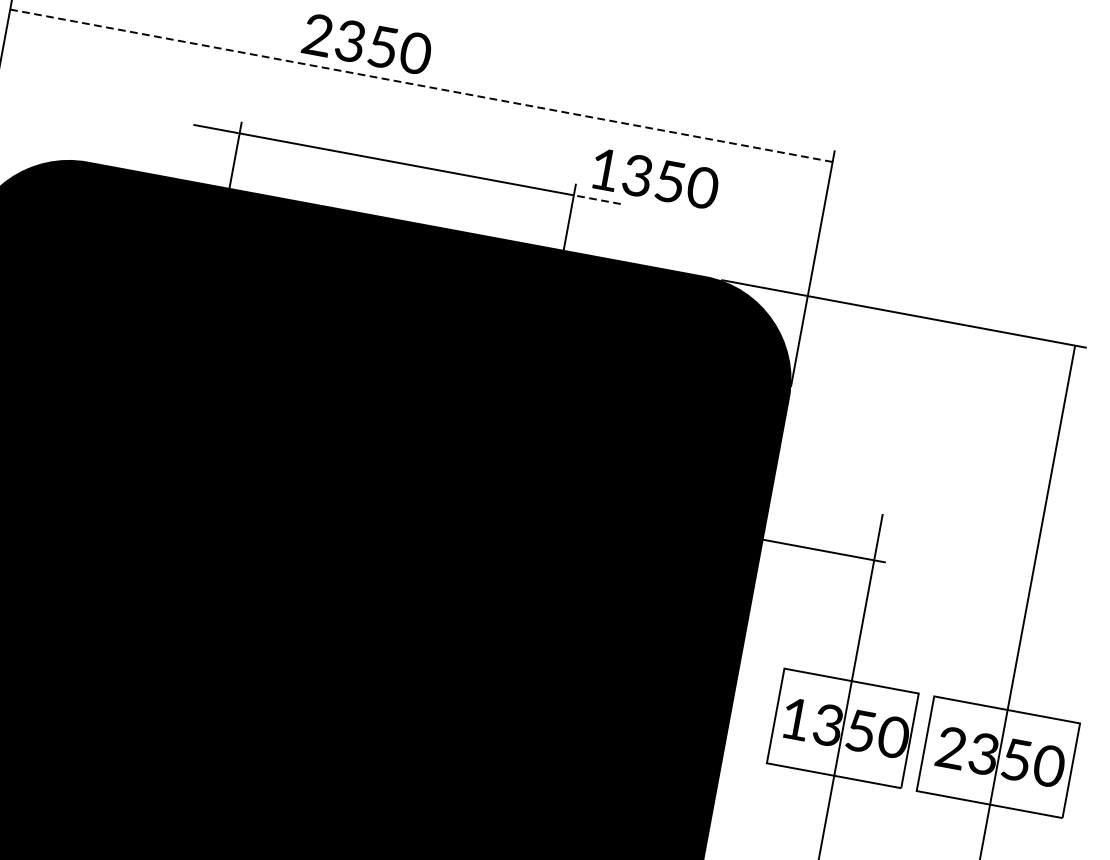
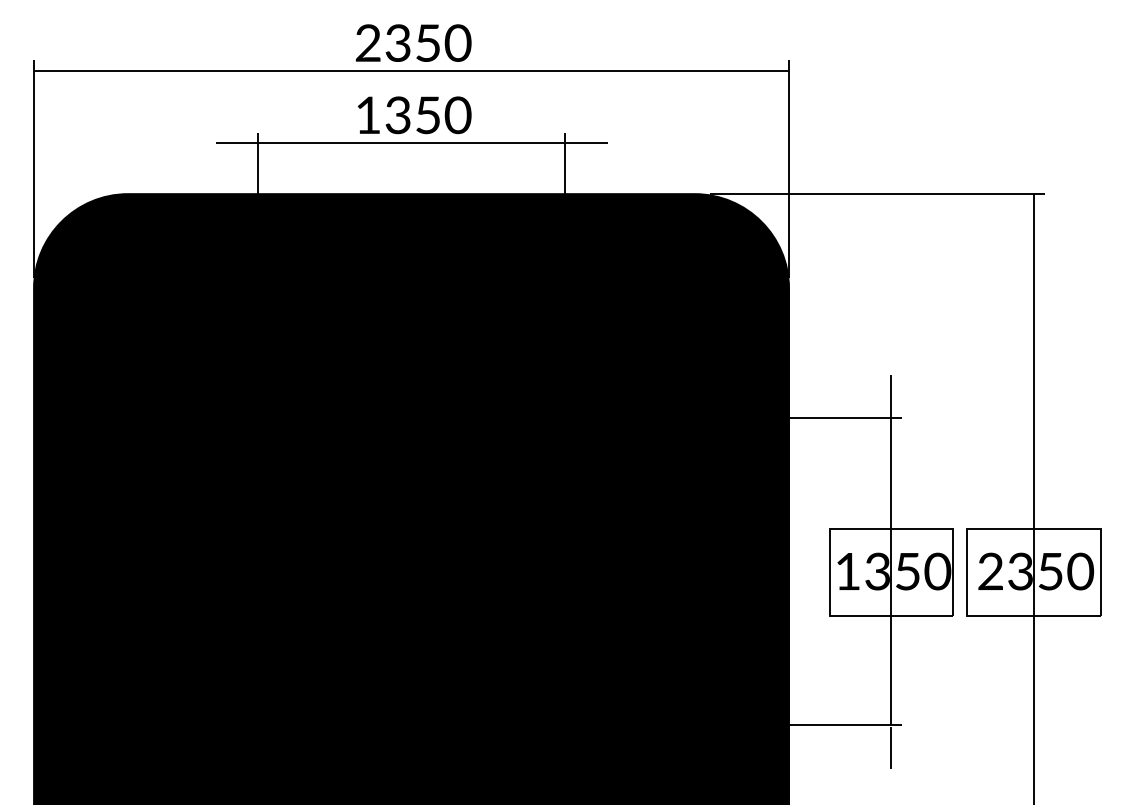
text: (367, 43) -> (413, 42), moved
line: (421, 86) -> (411, 71), dashed -> solid
text: (655, 179) -> (414, 115), moved
line: (598, 200) -> (587, 143), dashed -> solid

